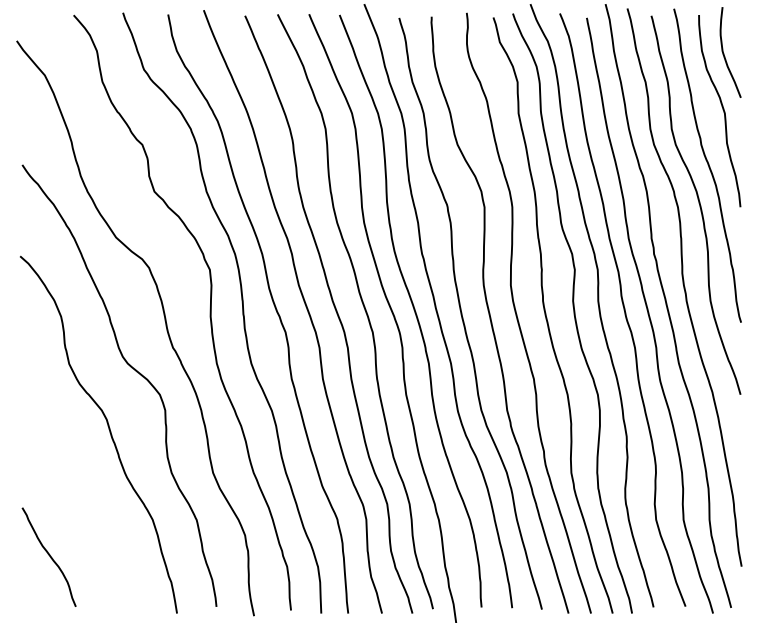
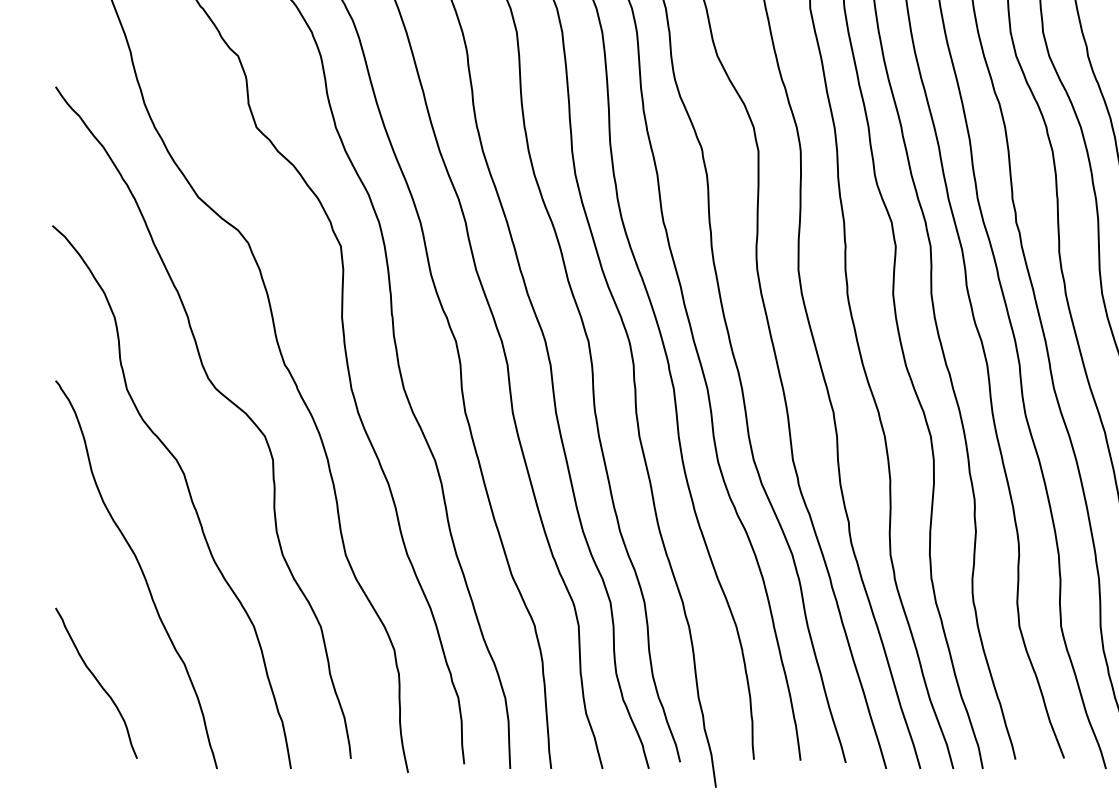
curve: (78, 484) -> (141, 572), added

